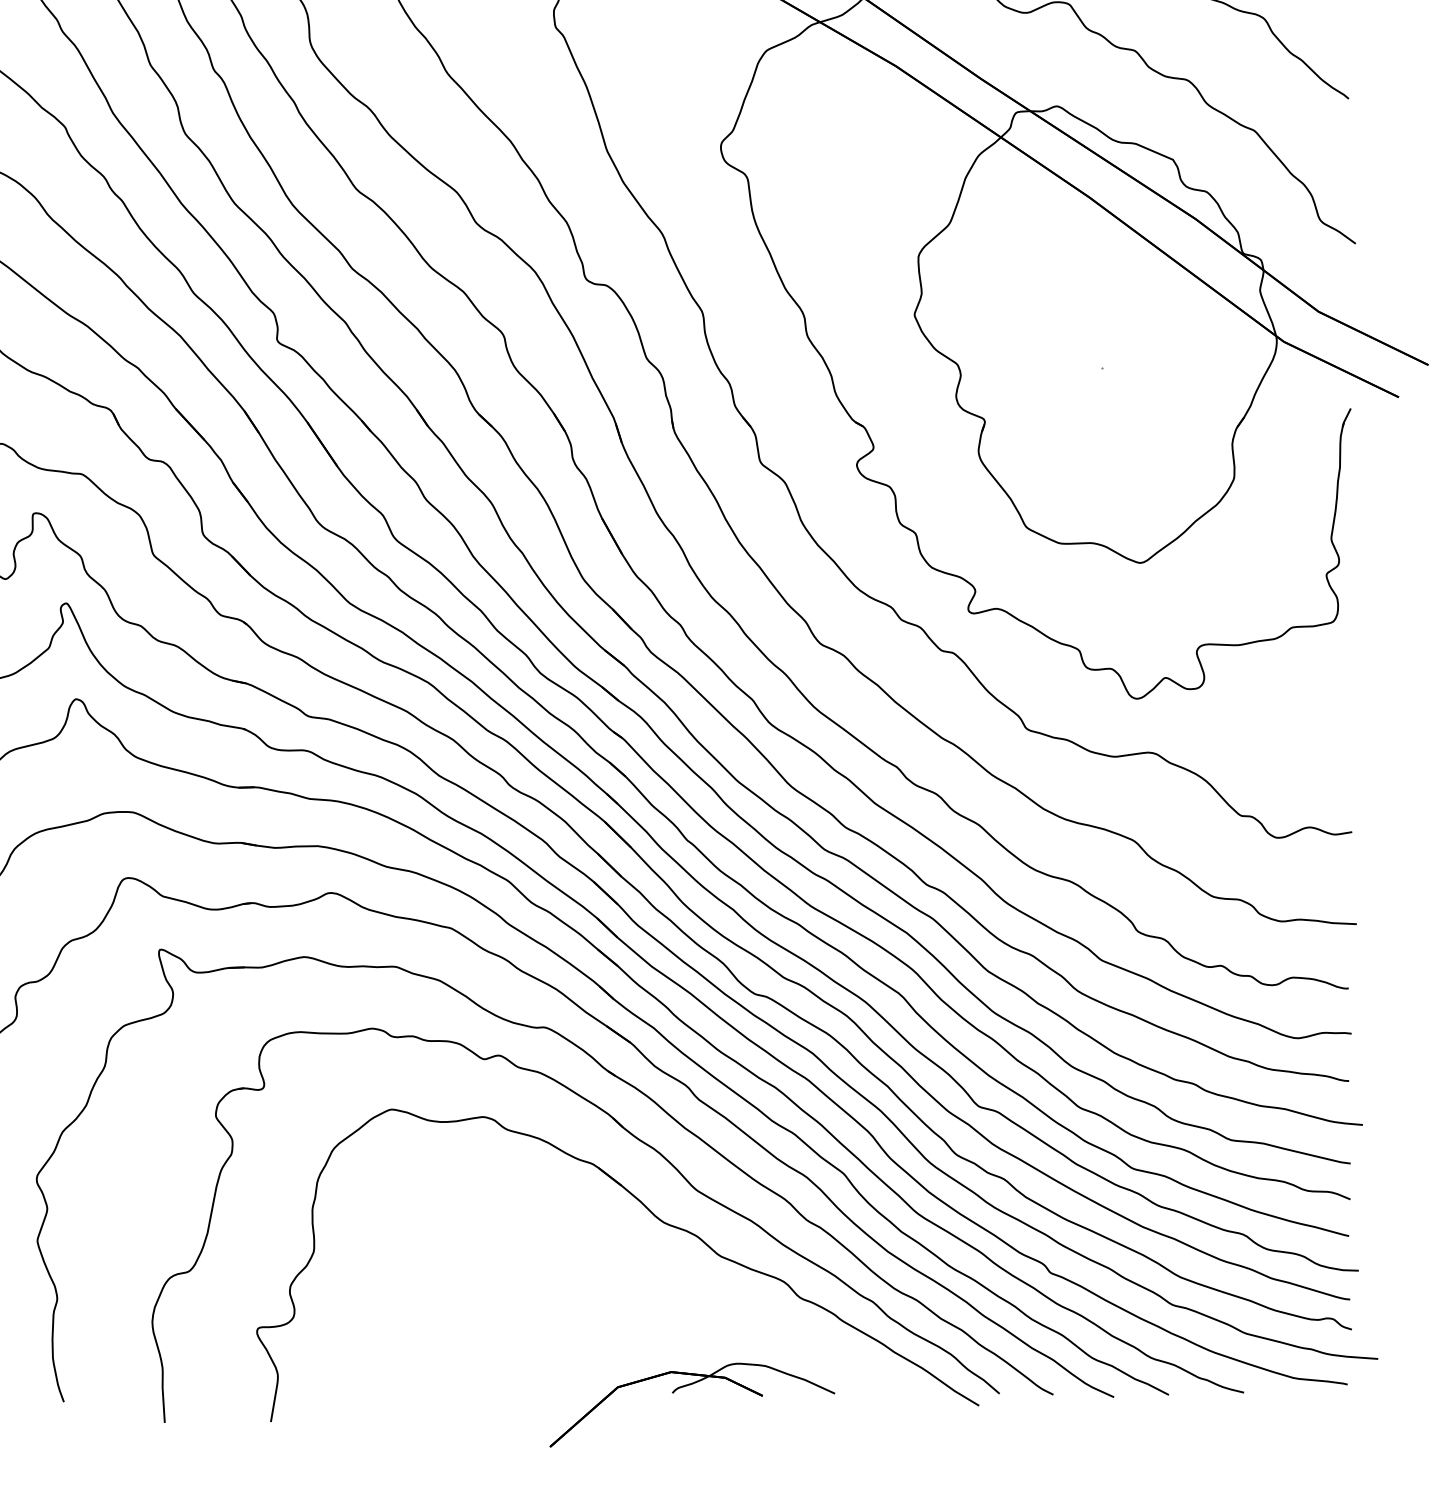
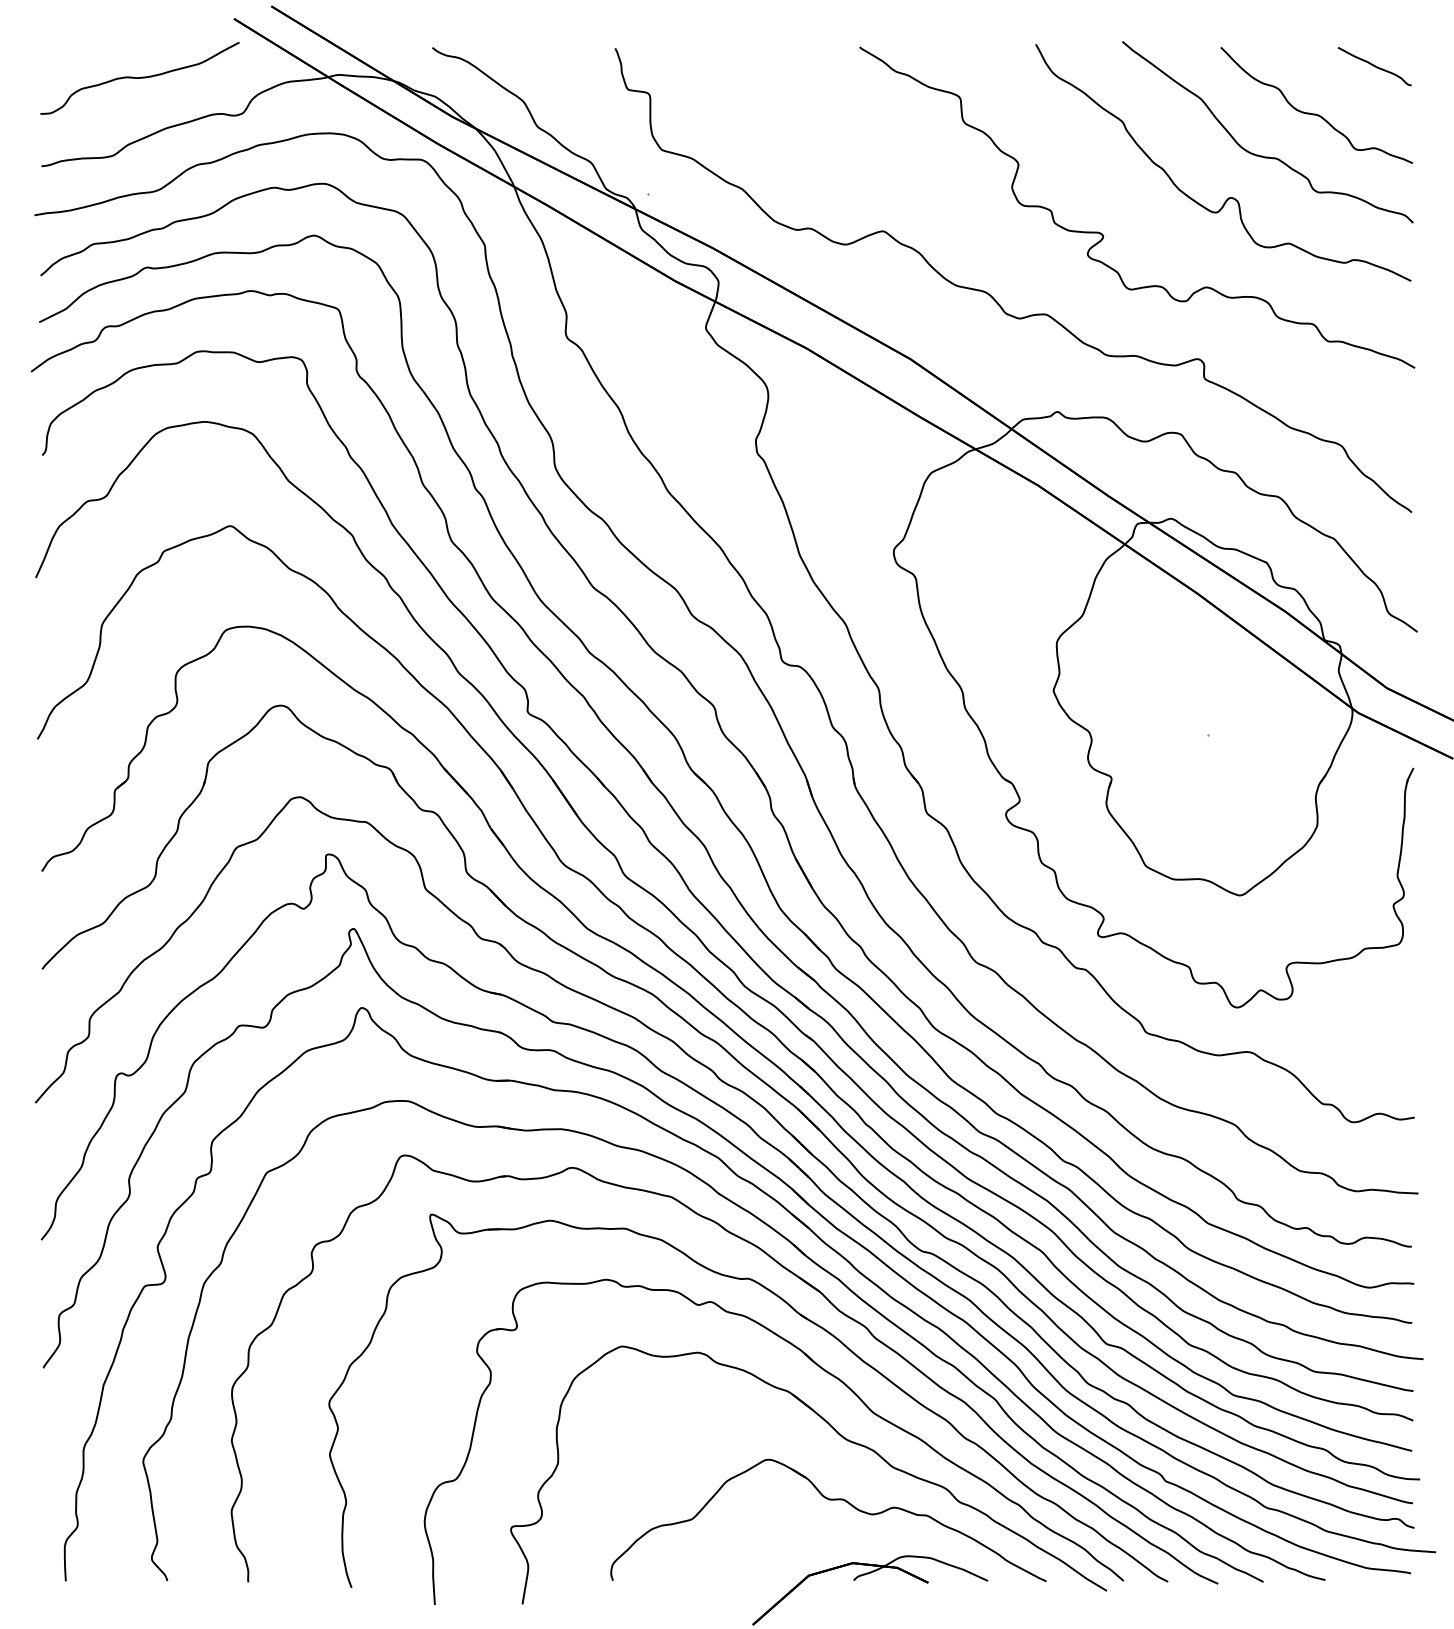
part: (642, 1296) -> (829, 1500), added

